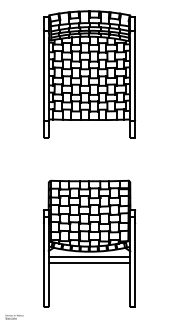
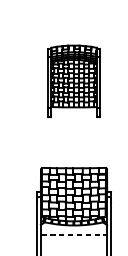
part: (89, 74) -> (74, 81), size x0.7
line: (89, 256) -> (74, 229), removed
line: (89, 263) -> (74, 235), solid -> dashed

